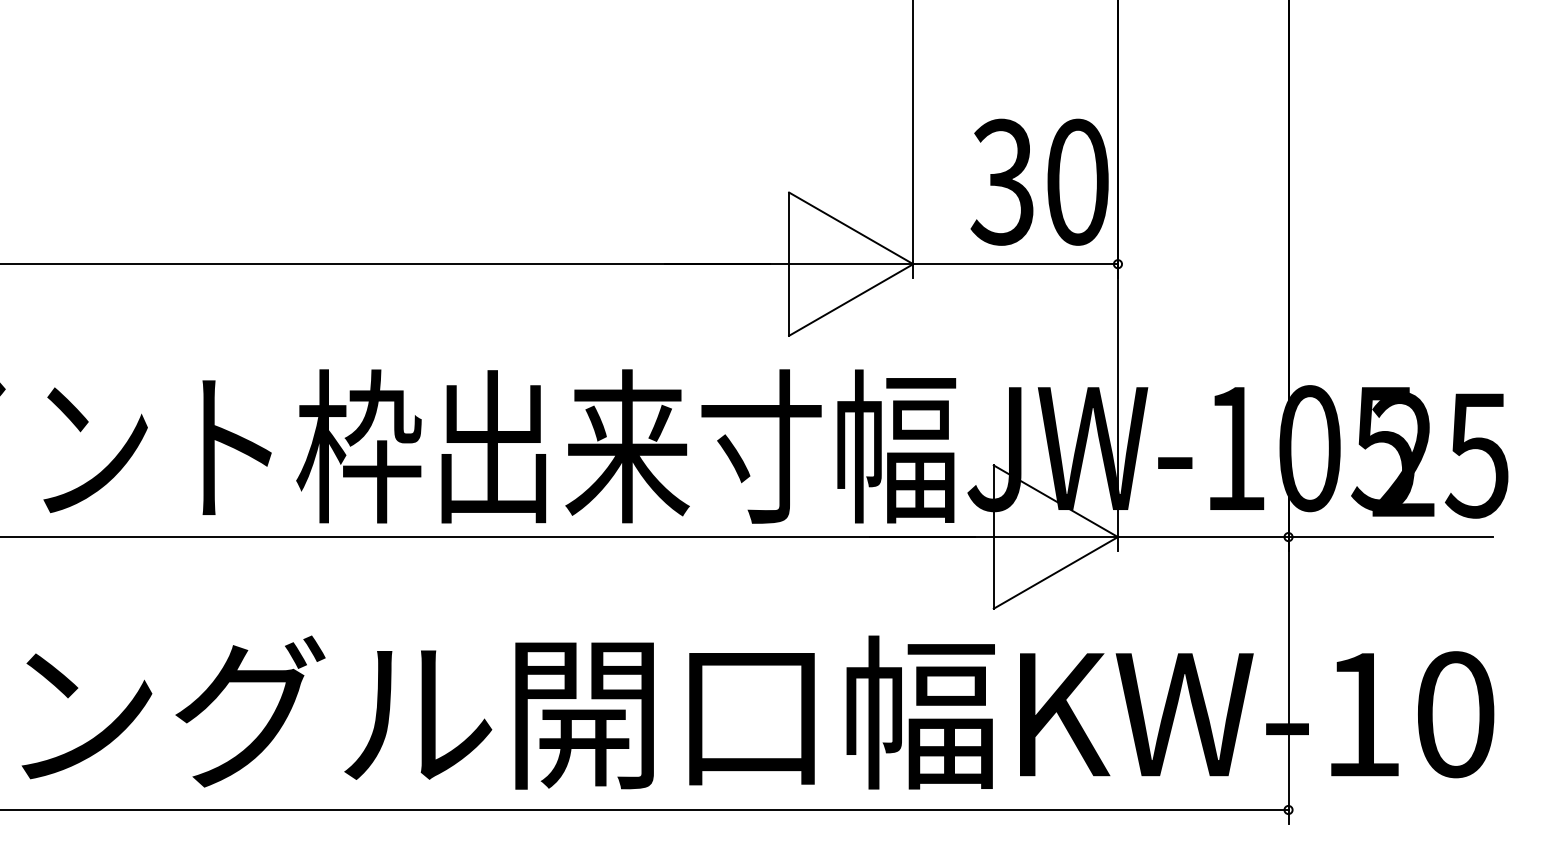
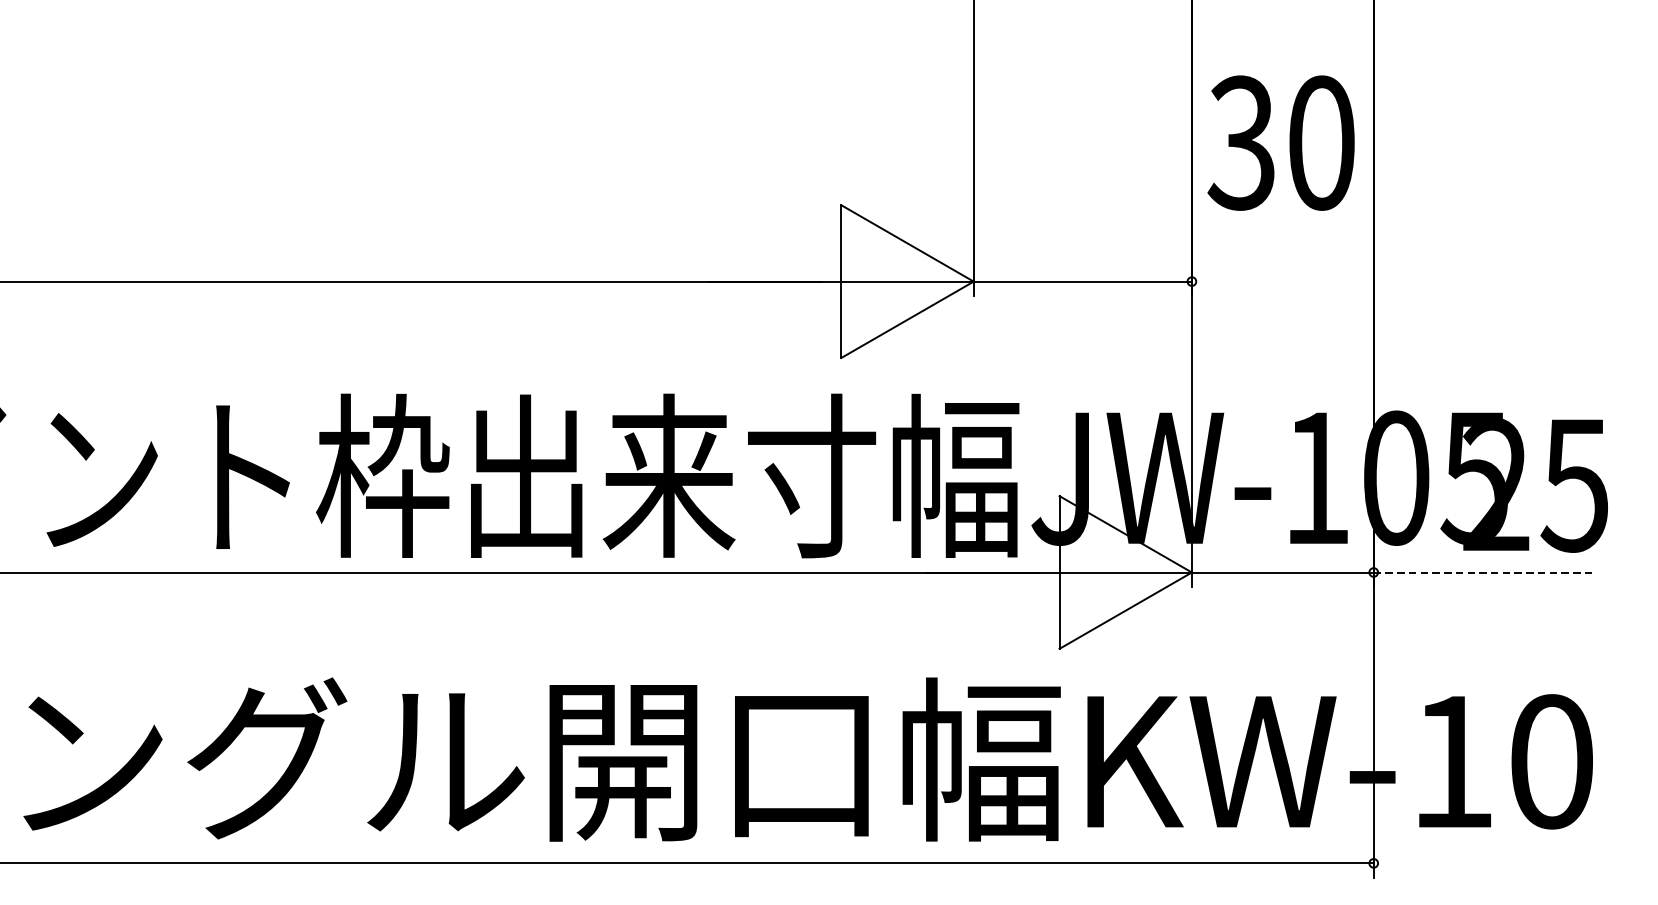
text: (1039, 181) -> (1280, 142), moved
line: (1391, 537) -> (1483, 572), solid -> dashed

